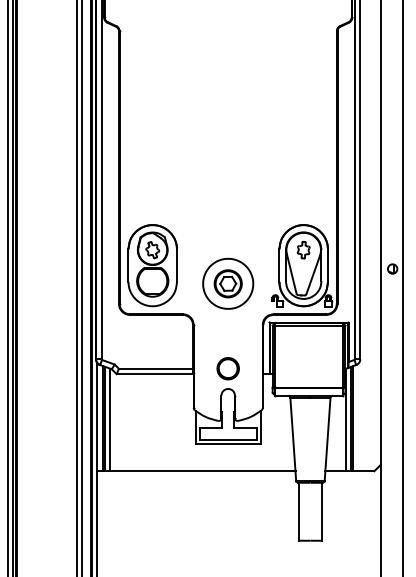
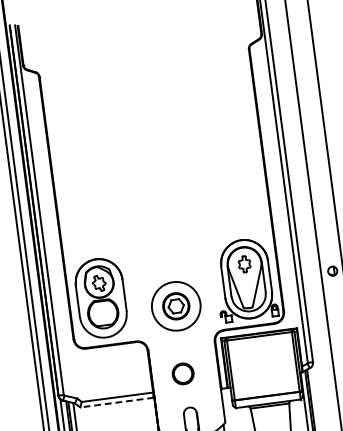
part: (227, 368) -> (182, 373), moved
line: (154, 374) -> (116, 402), solid -> dashed

